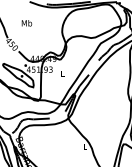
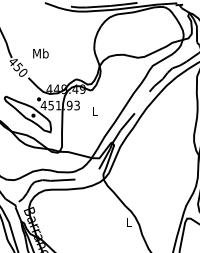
text: (26, 23) -> (40, 53), moved

